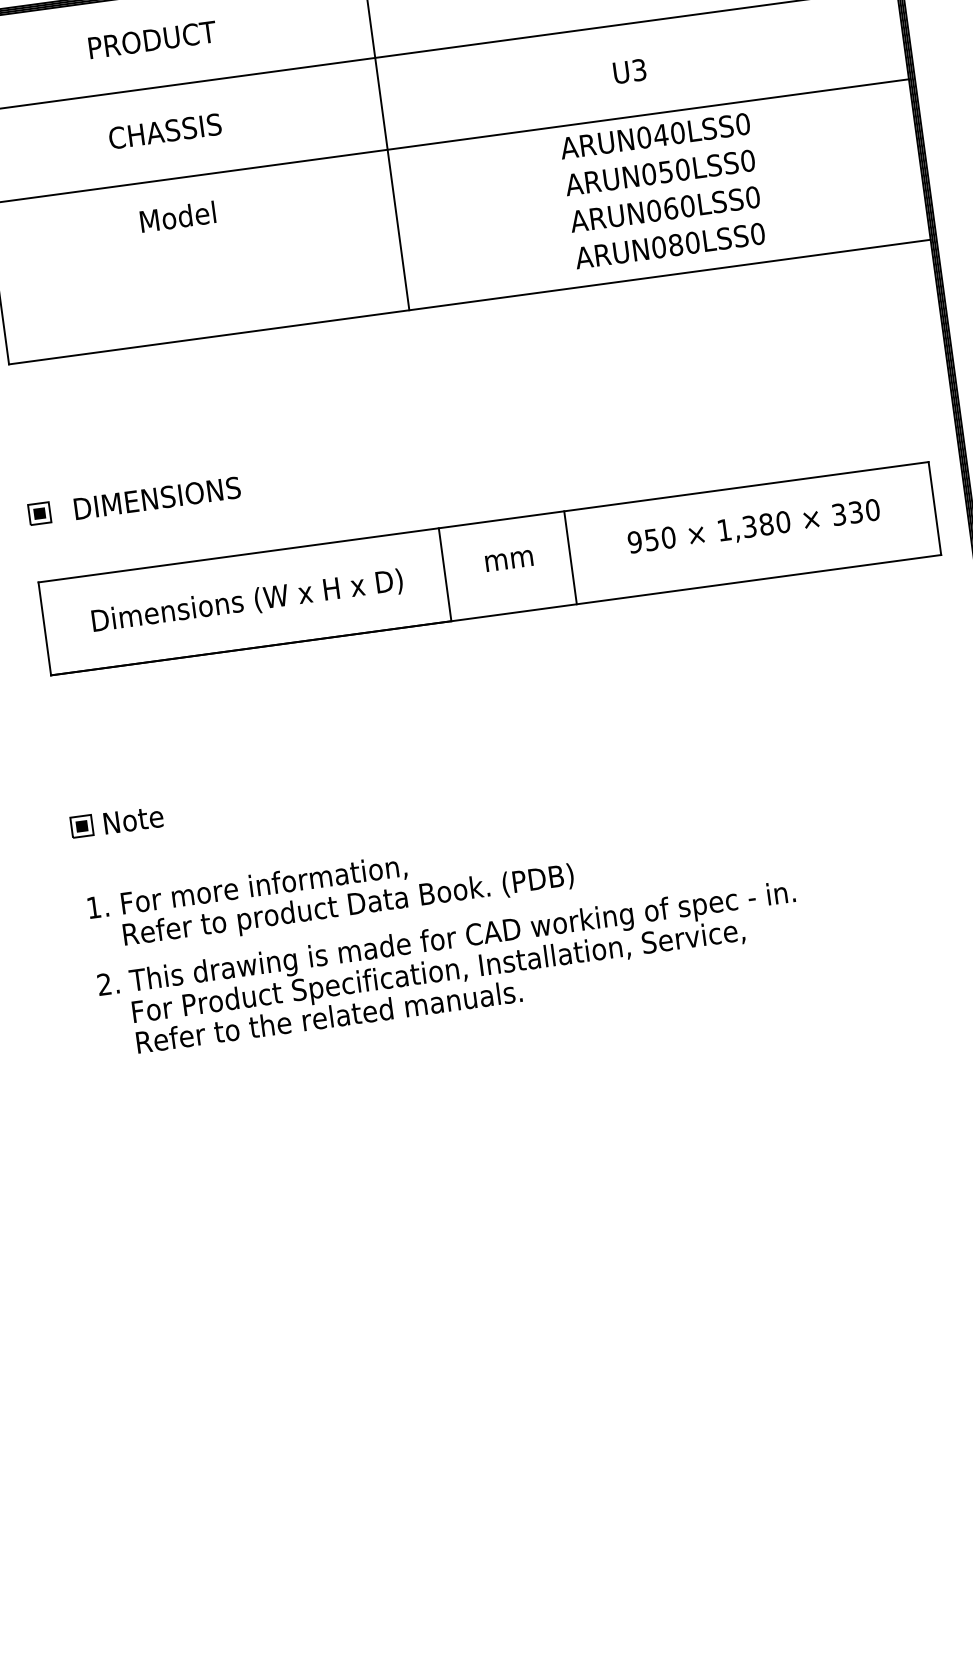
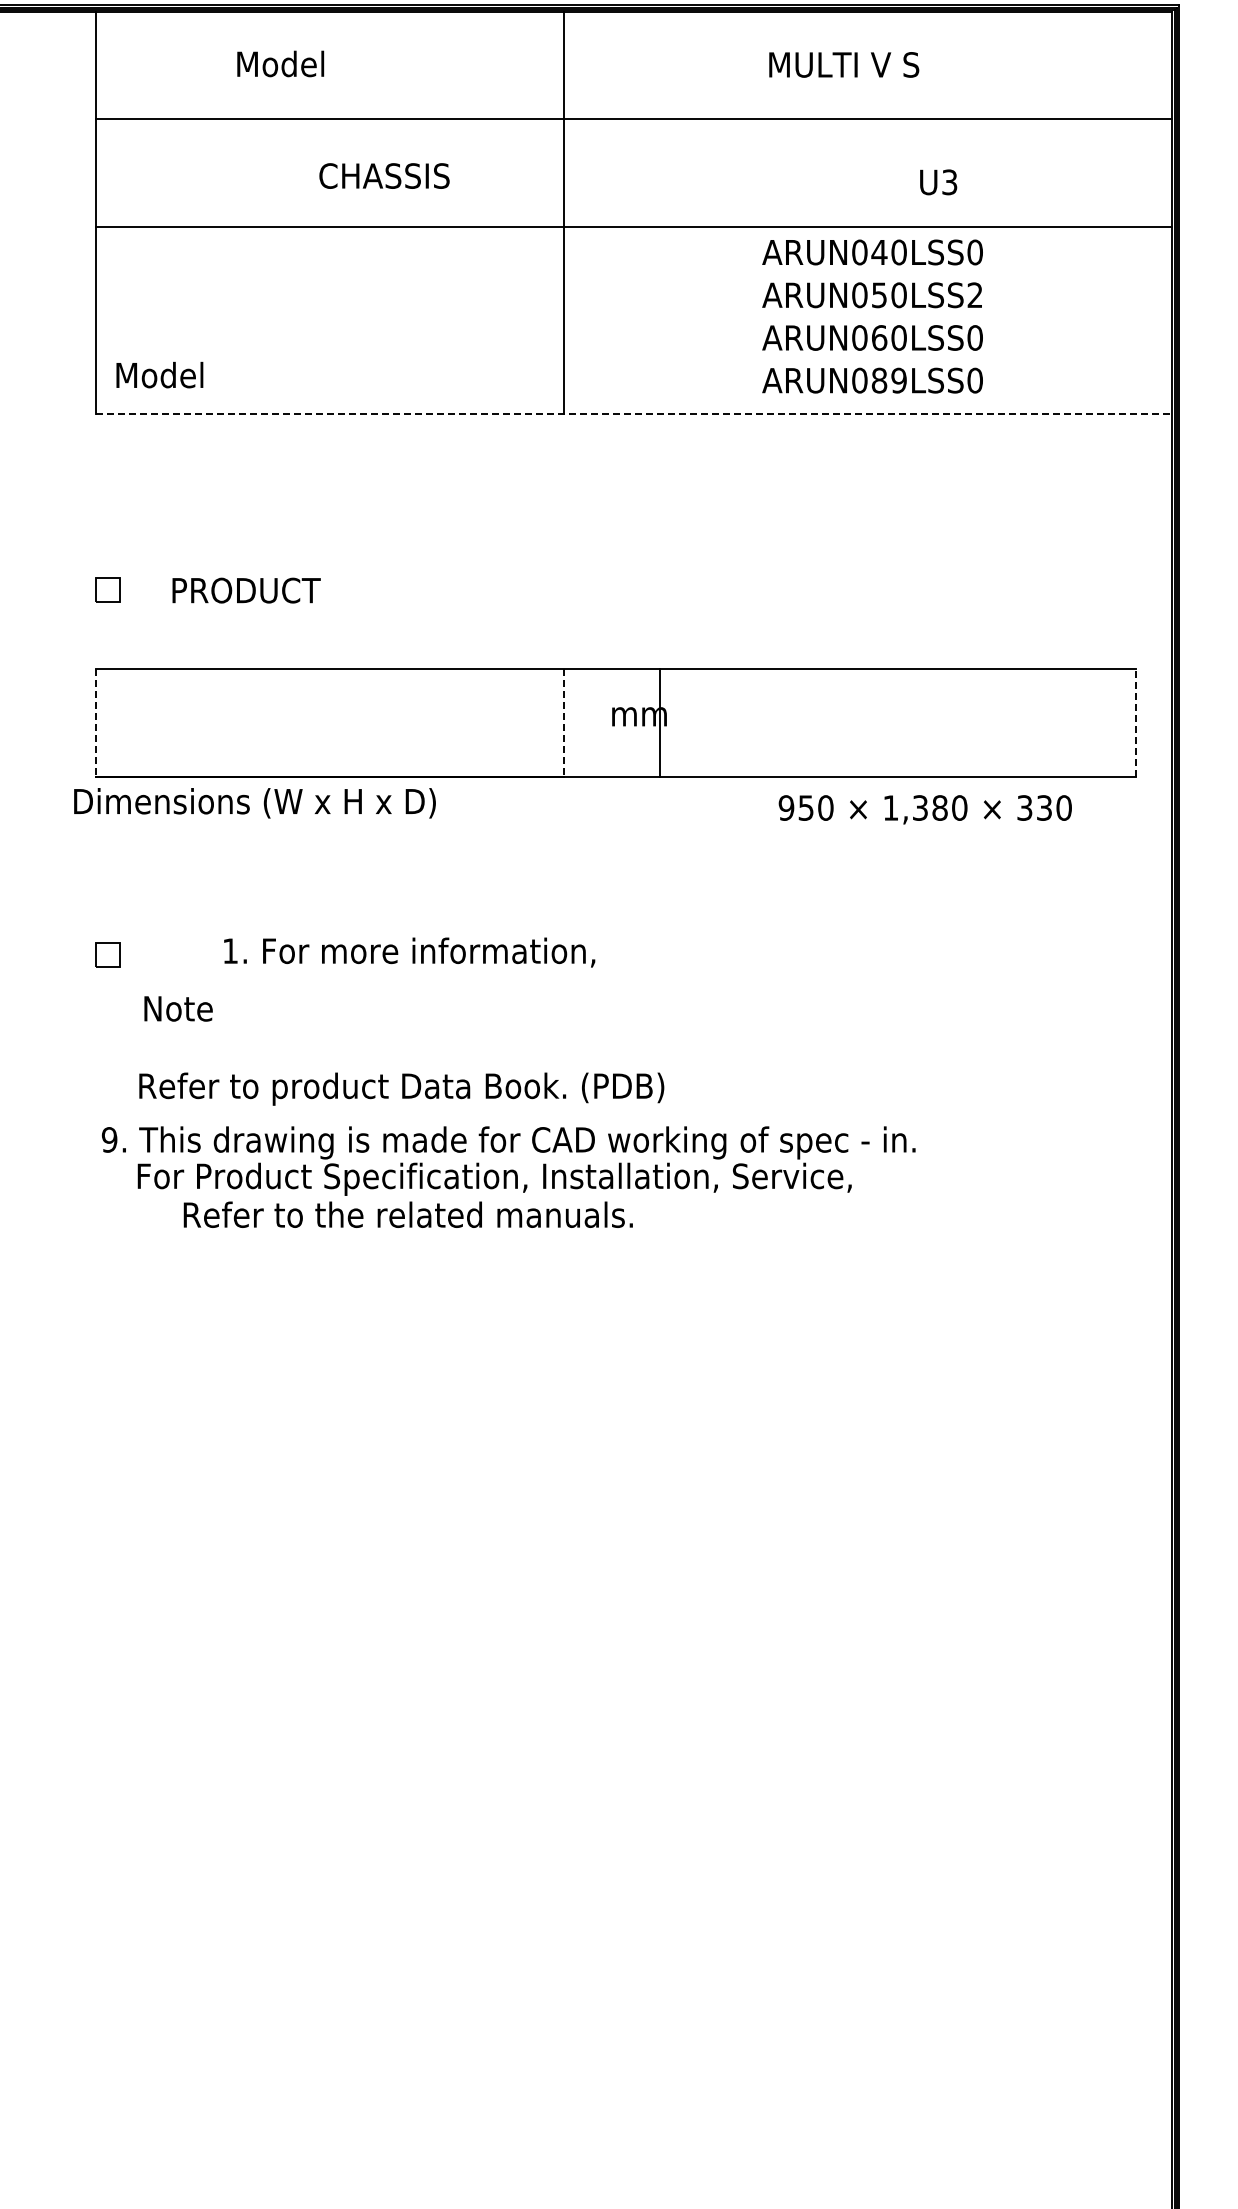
text: (153, 39) -> (312, 63), PRODUCT -> Model
text: (629, 71) -> (938, 182), moved
text: (165, 130) -> (384, 175), moved
text: (747, 161) -> (974, 295), ARUN050LSS0 -> ARUN050LSS2
text: (177, 216) -> (159, 374), moved
text: (692, 242) -> (898, 380), ARUN080LSS0 -> ARUN089LSS0
line: (470, 302) -> (634, 414), solid -> dashed
text: (157, 498) -> (245, 590), DIMENSIONS -> PRODUCT
line: (934, 508) -> (1135, 722), solid -> dashed
fill: (39, 513) -> (108, 589), removed
text: (753, 527) -> (924, 809), moved
line: (570, 557) -> (660, 722), moved
line: (444, 575) -> (563, 723), solid -> dashed
text: (247, 602) -> (254, 803), moved
line: (45, 629) -> (96, 723), solid -> dashed
text: (133, 819) -> (178, 1008), moved
fill: (82, 825) -> (108, 954), removed
text: (247, 888) -> (409, 952), moved
text: (104, 984) -> (109, 1139), 2. -> 9.
text: (328, 1016) -> (407, 1214), moved

